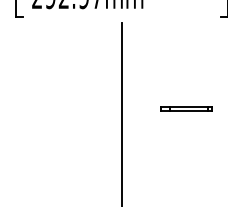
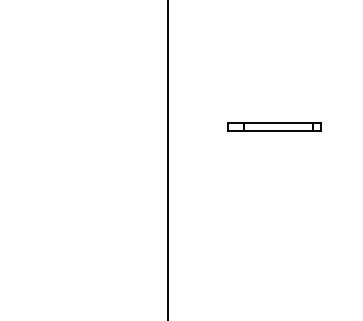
part: (186, 108) -> (274, 126), moved

